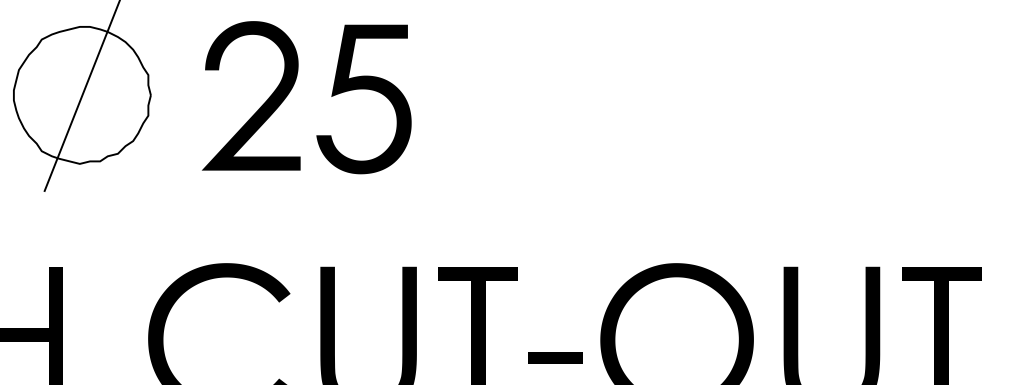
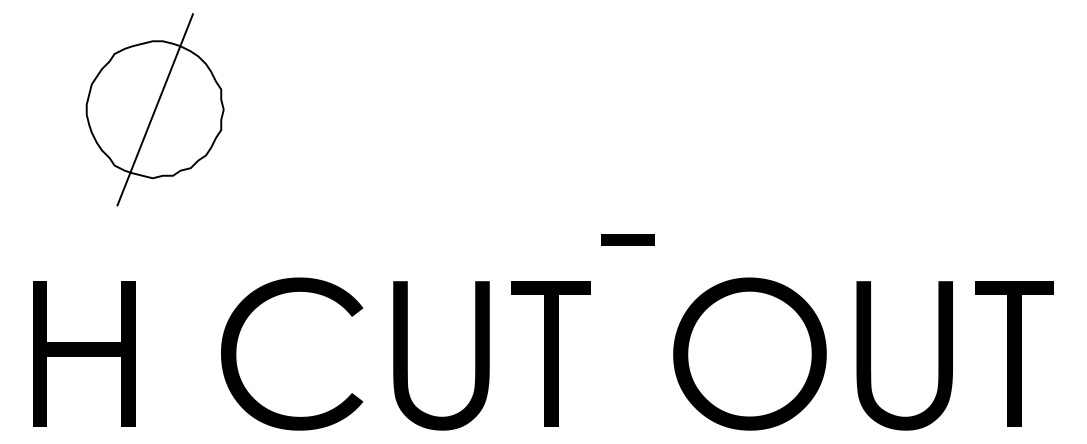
part: (363, 89) -> (436, 103), removed
fill: (250, 95) -> (323, 109), removed
part: (554, 357) -> (627, 239), moved

